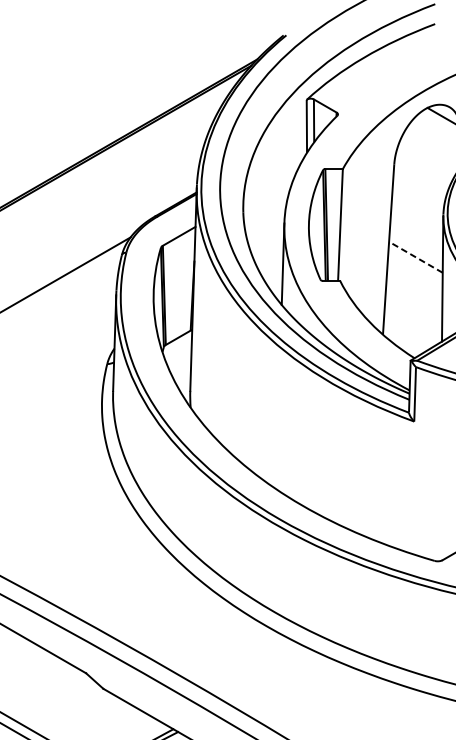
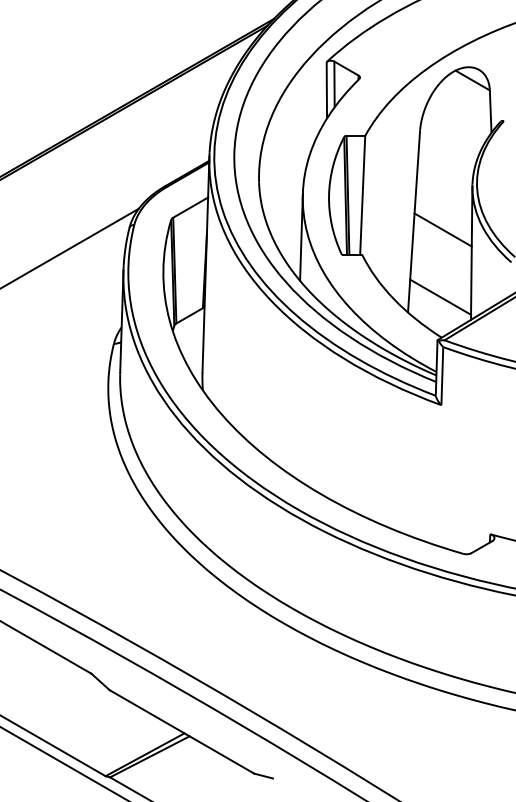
line: (415, 256) -> (442, 229), dashed -> solid
line: (413, 319) -> (440, 296), added

